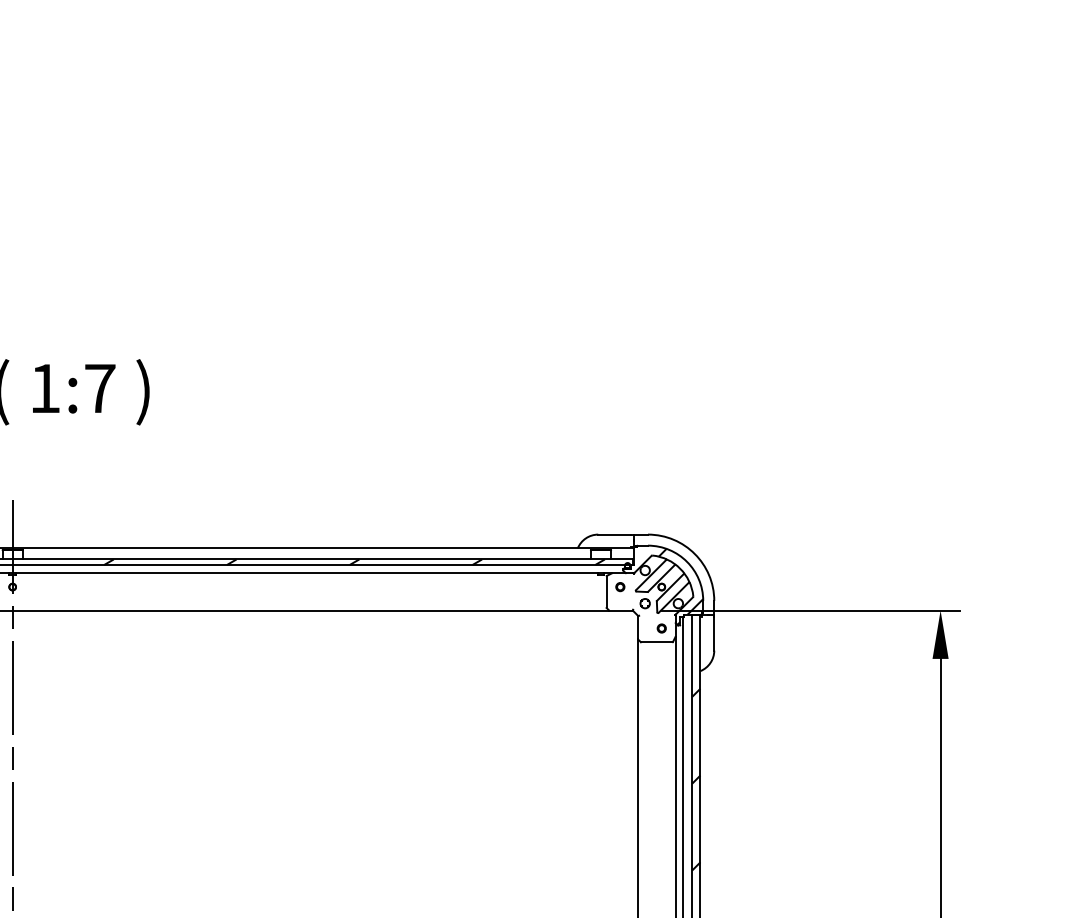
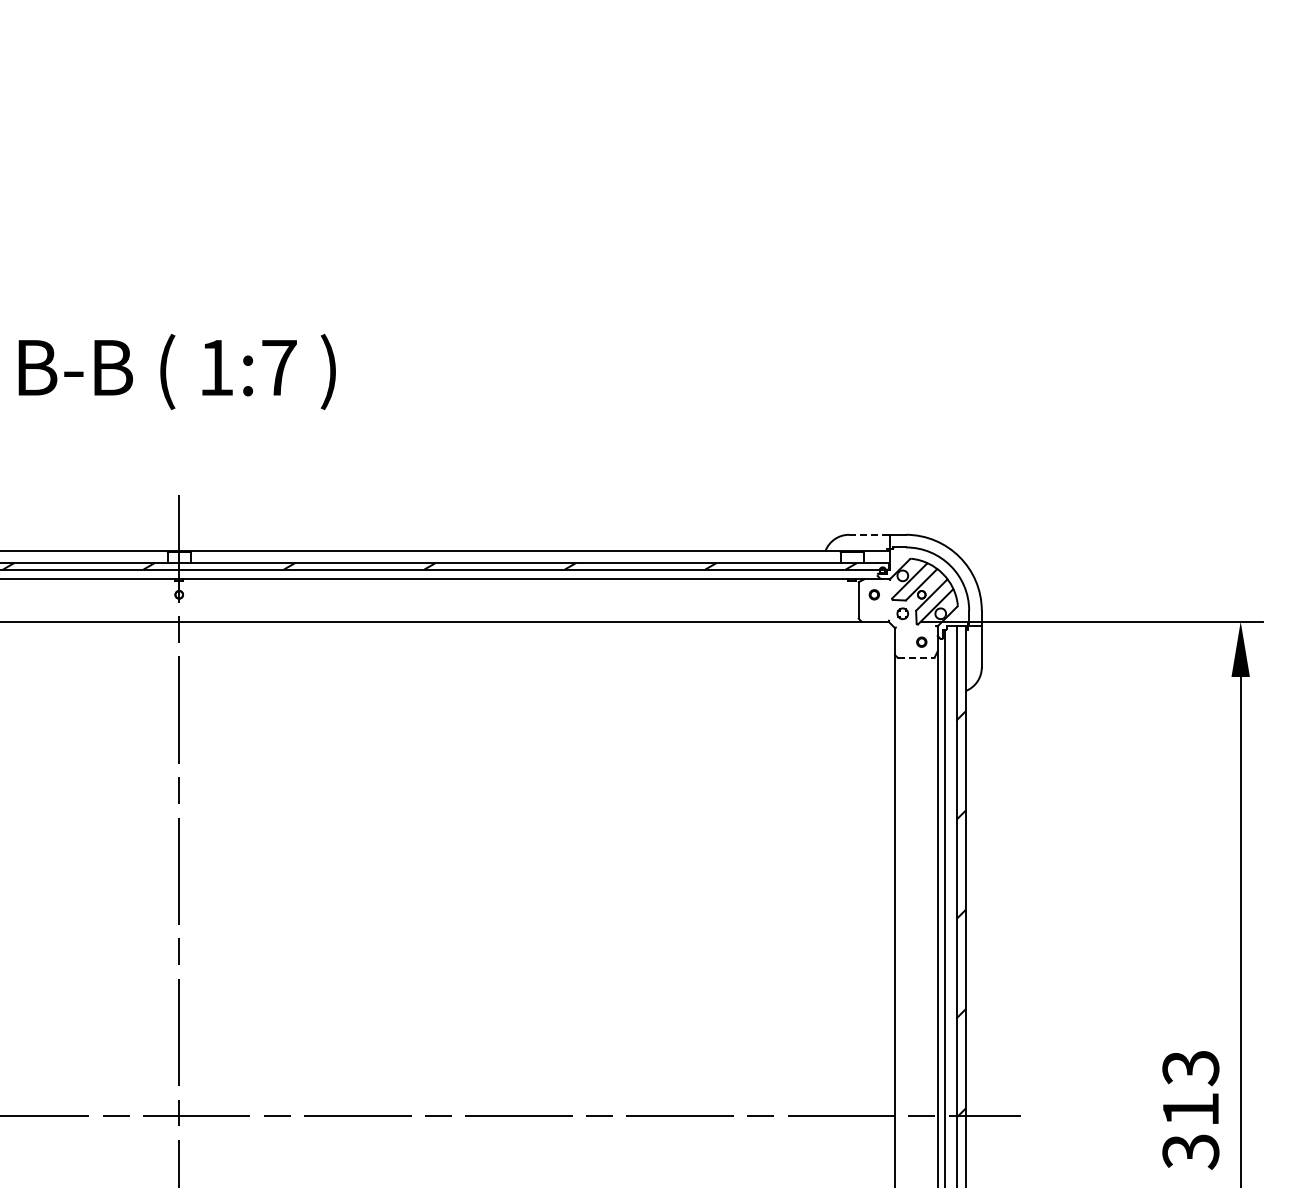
line: (615, 534) -> (868, 534), solid -> dashed
hatch: (680, 586) -> (943, 594), removed
line: (657, 642) -> (916, 658), solid -> dashed

